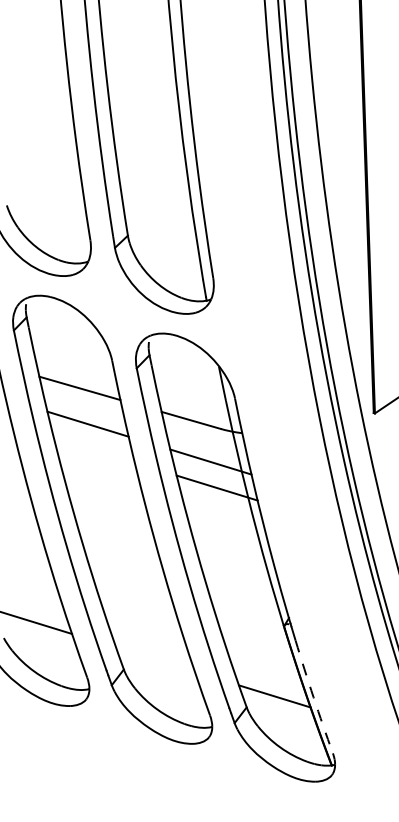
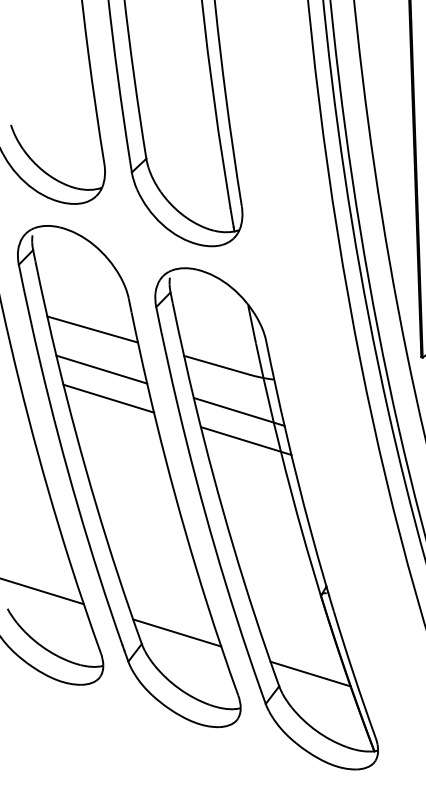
line: (93, 449) -> (107, 397), added
line: (155, 659) -> (177, 632), added
arc: (313, 697) -> (353, 675), dashed -> solid

